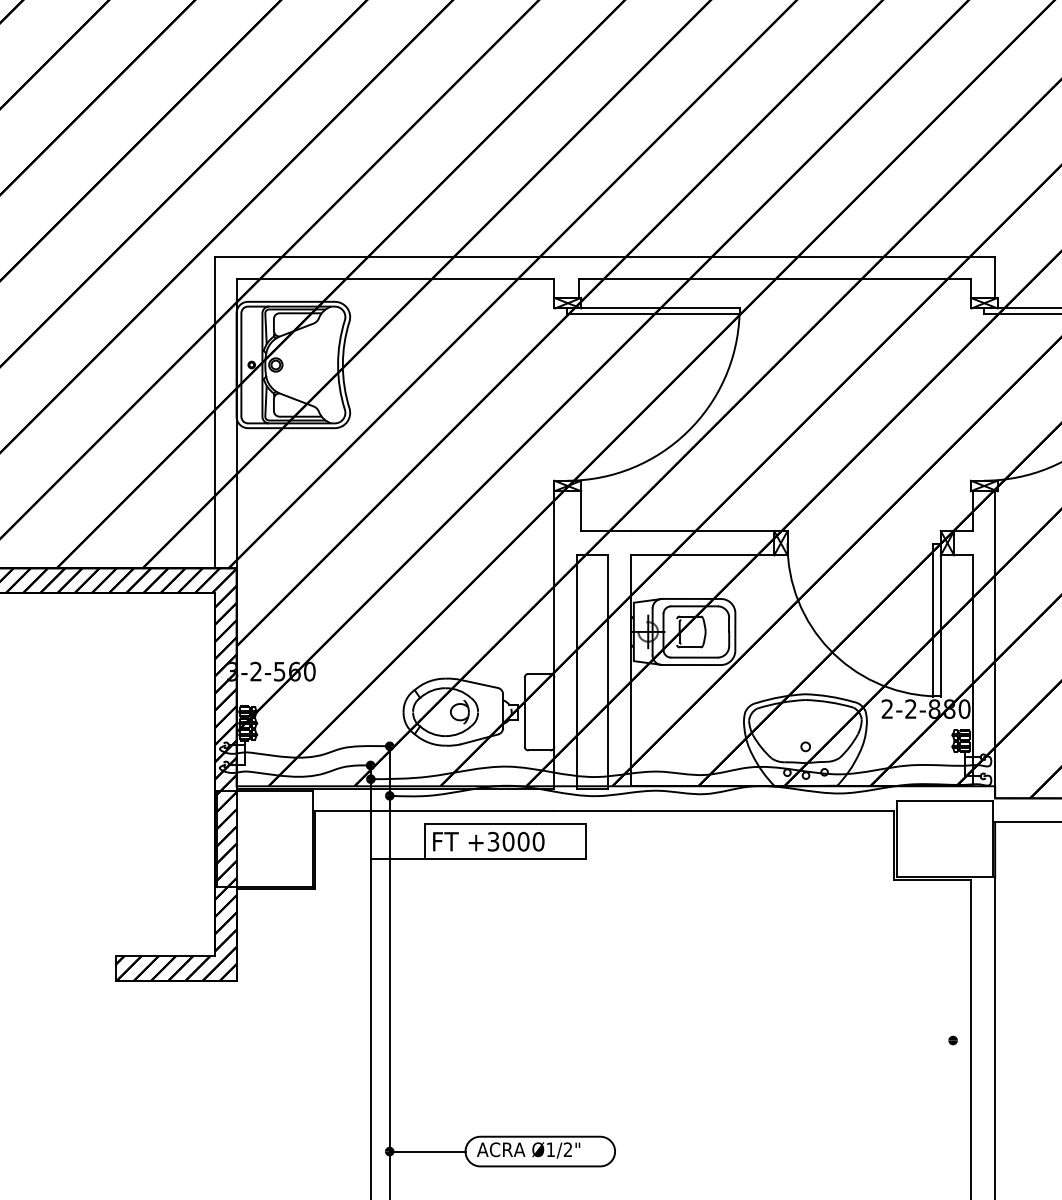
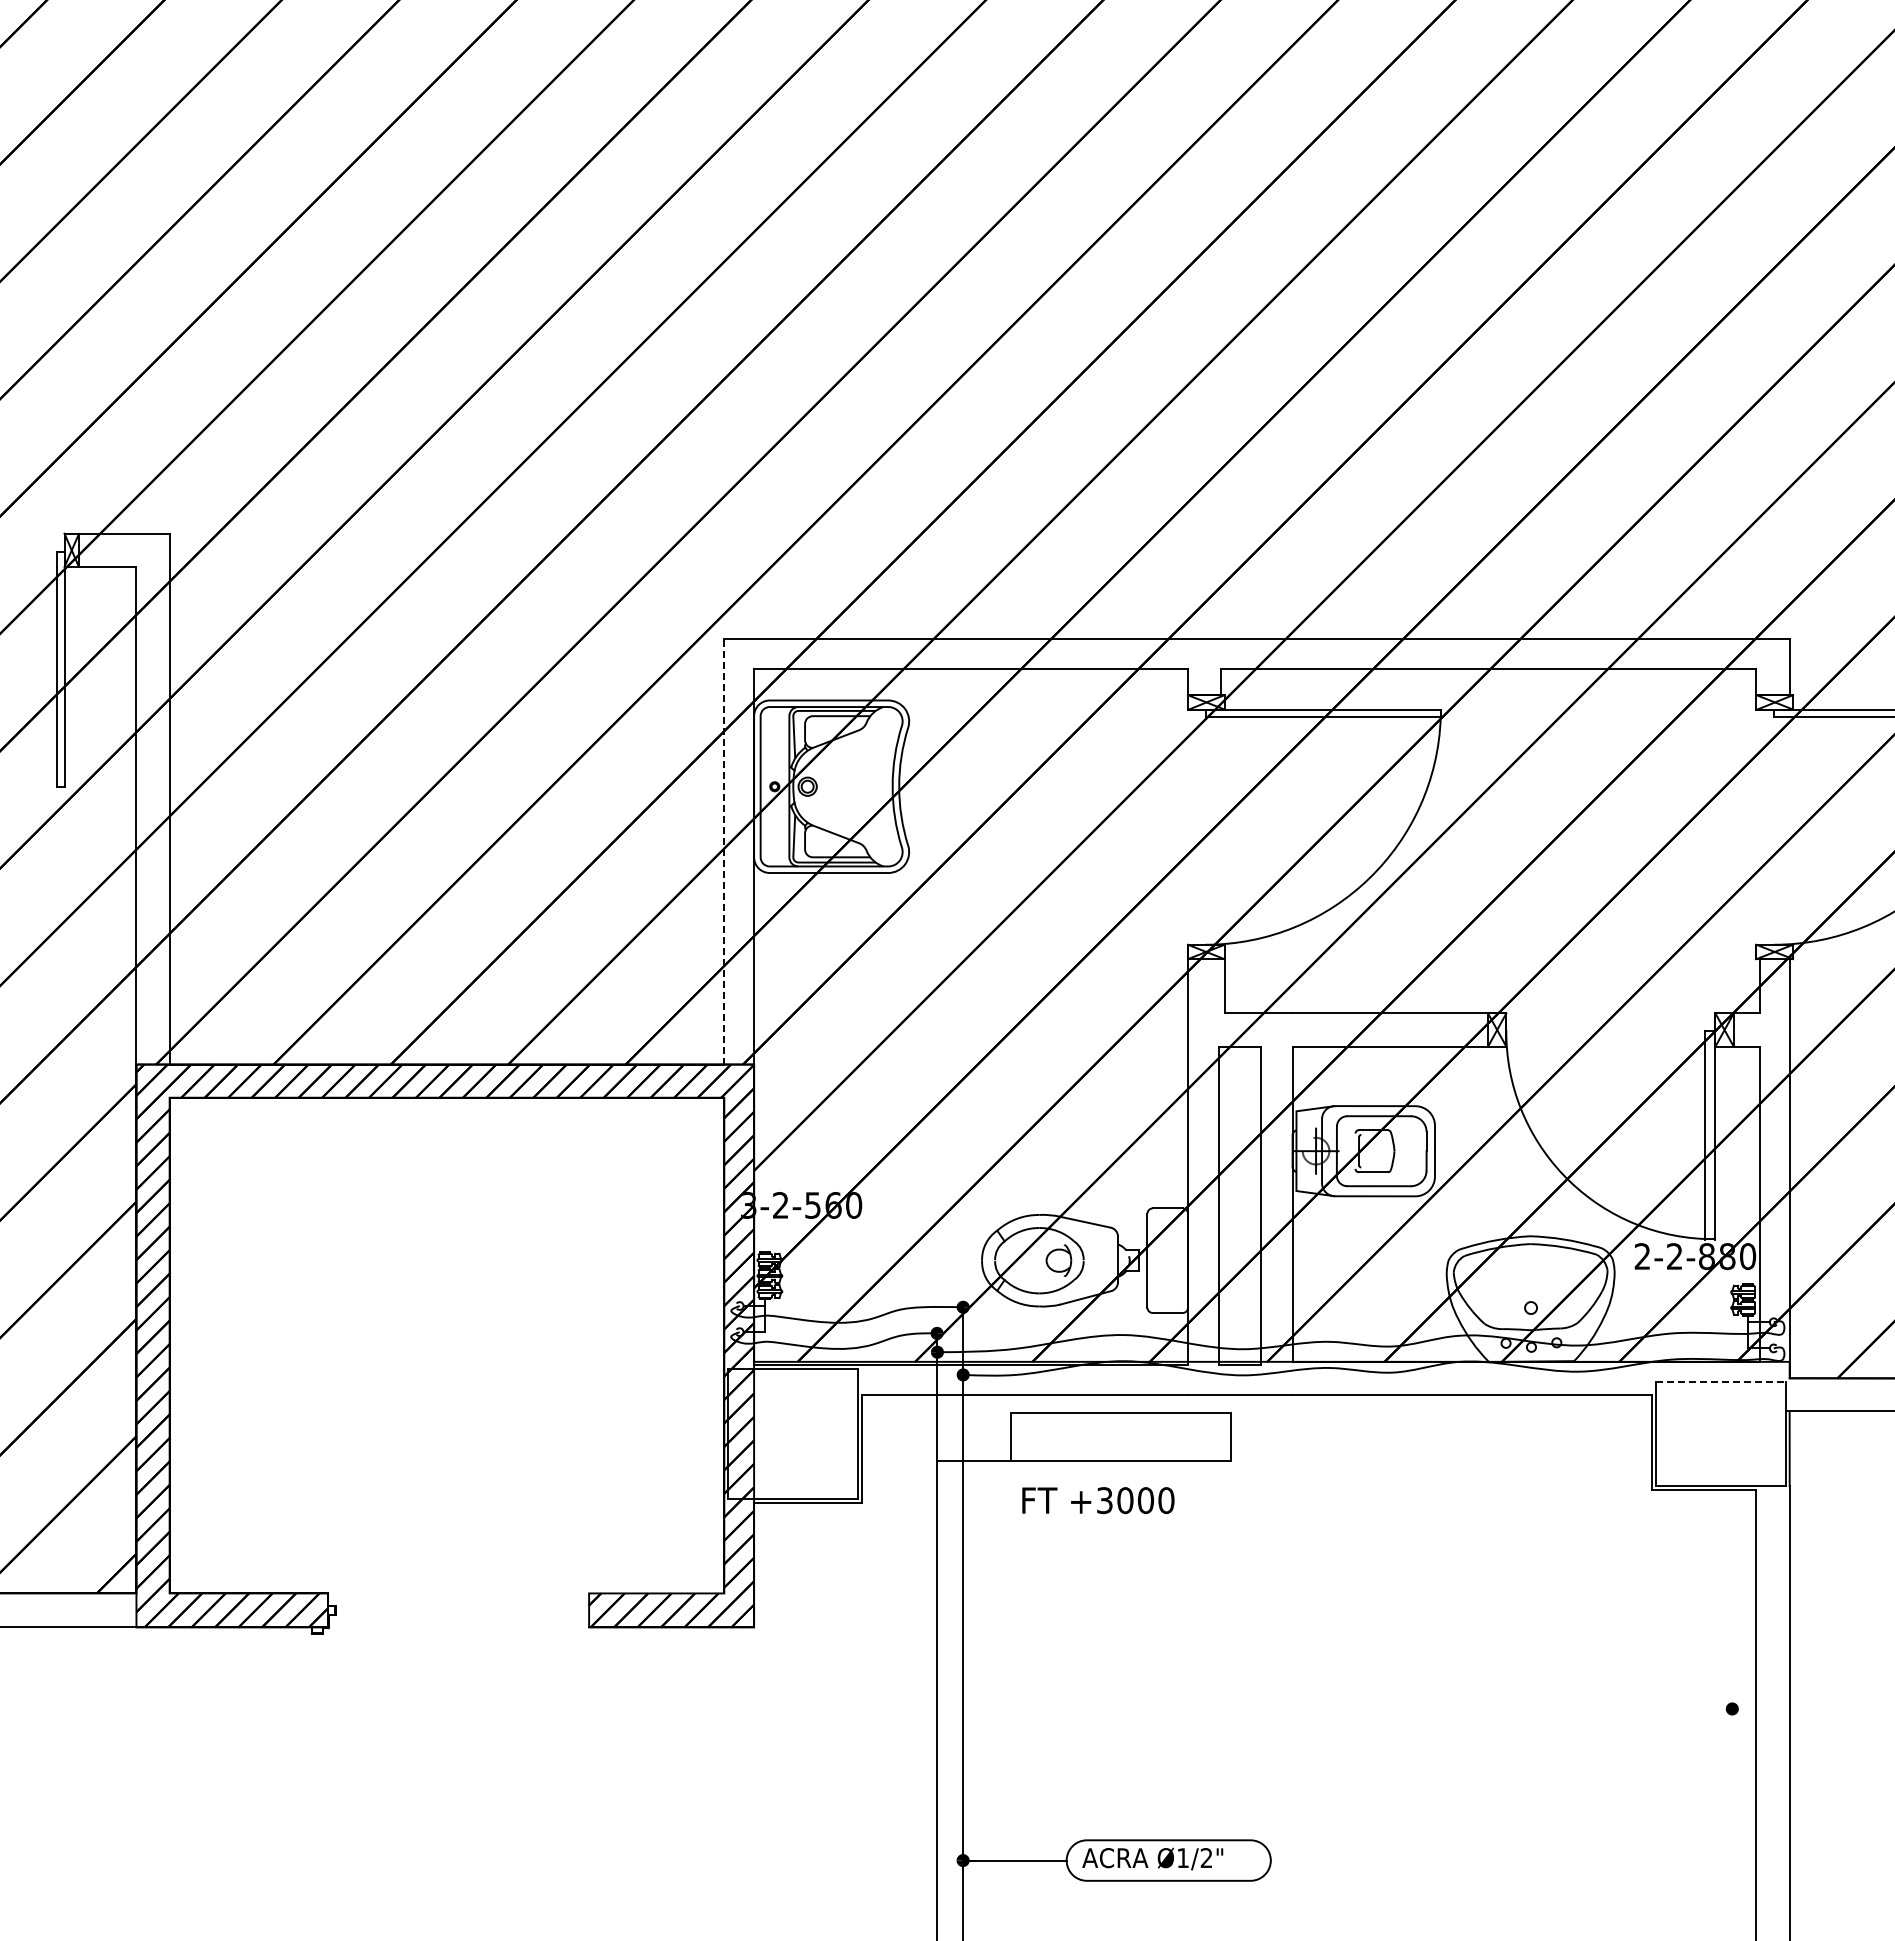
line: (214, 412) -> (724, 851), solid -> dashed
line: (945, 800) -> (1721, 1381), solid -> dashed
text: (488, 841) -> (1098, 1500), moved

